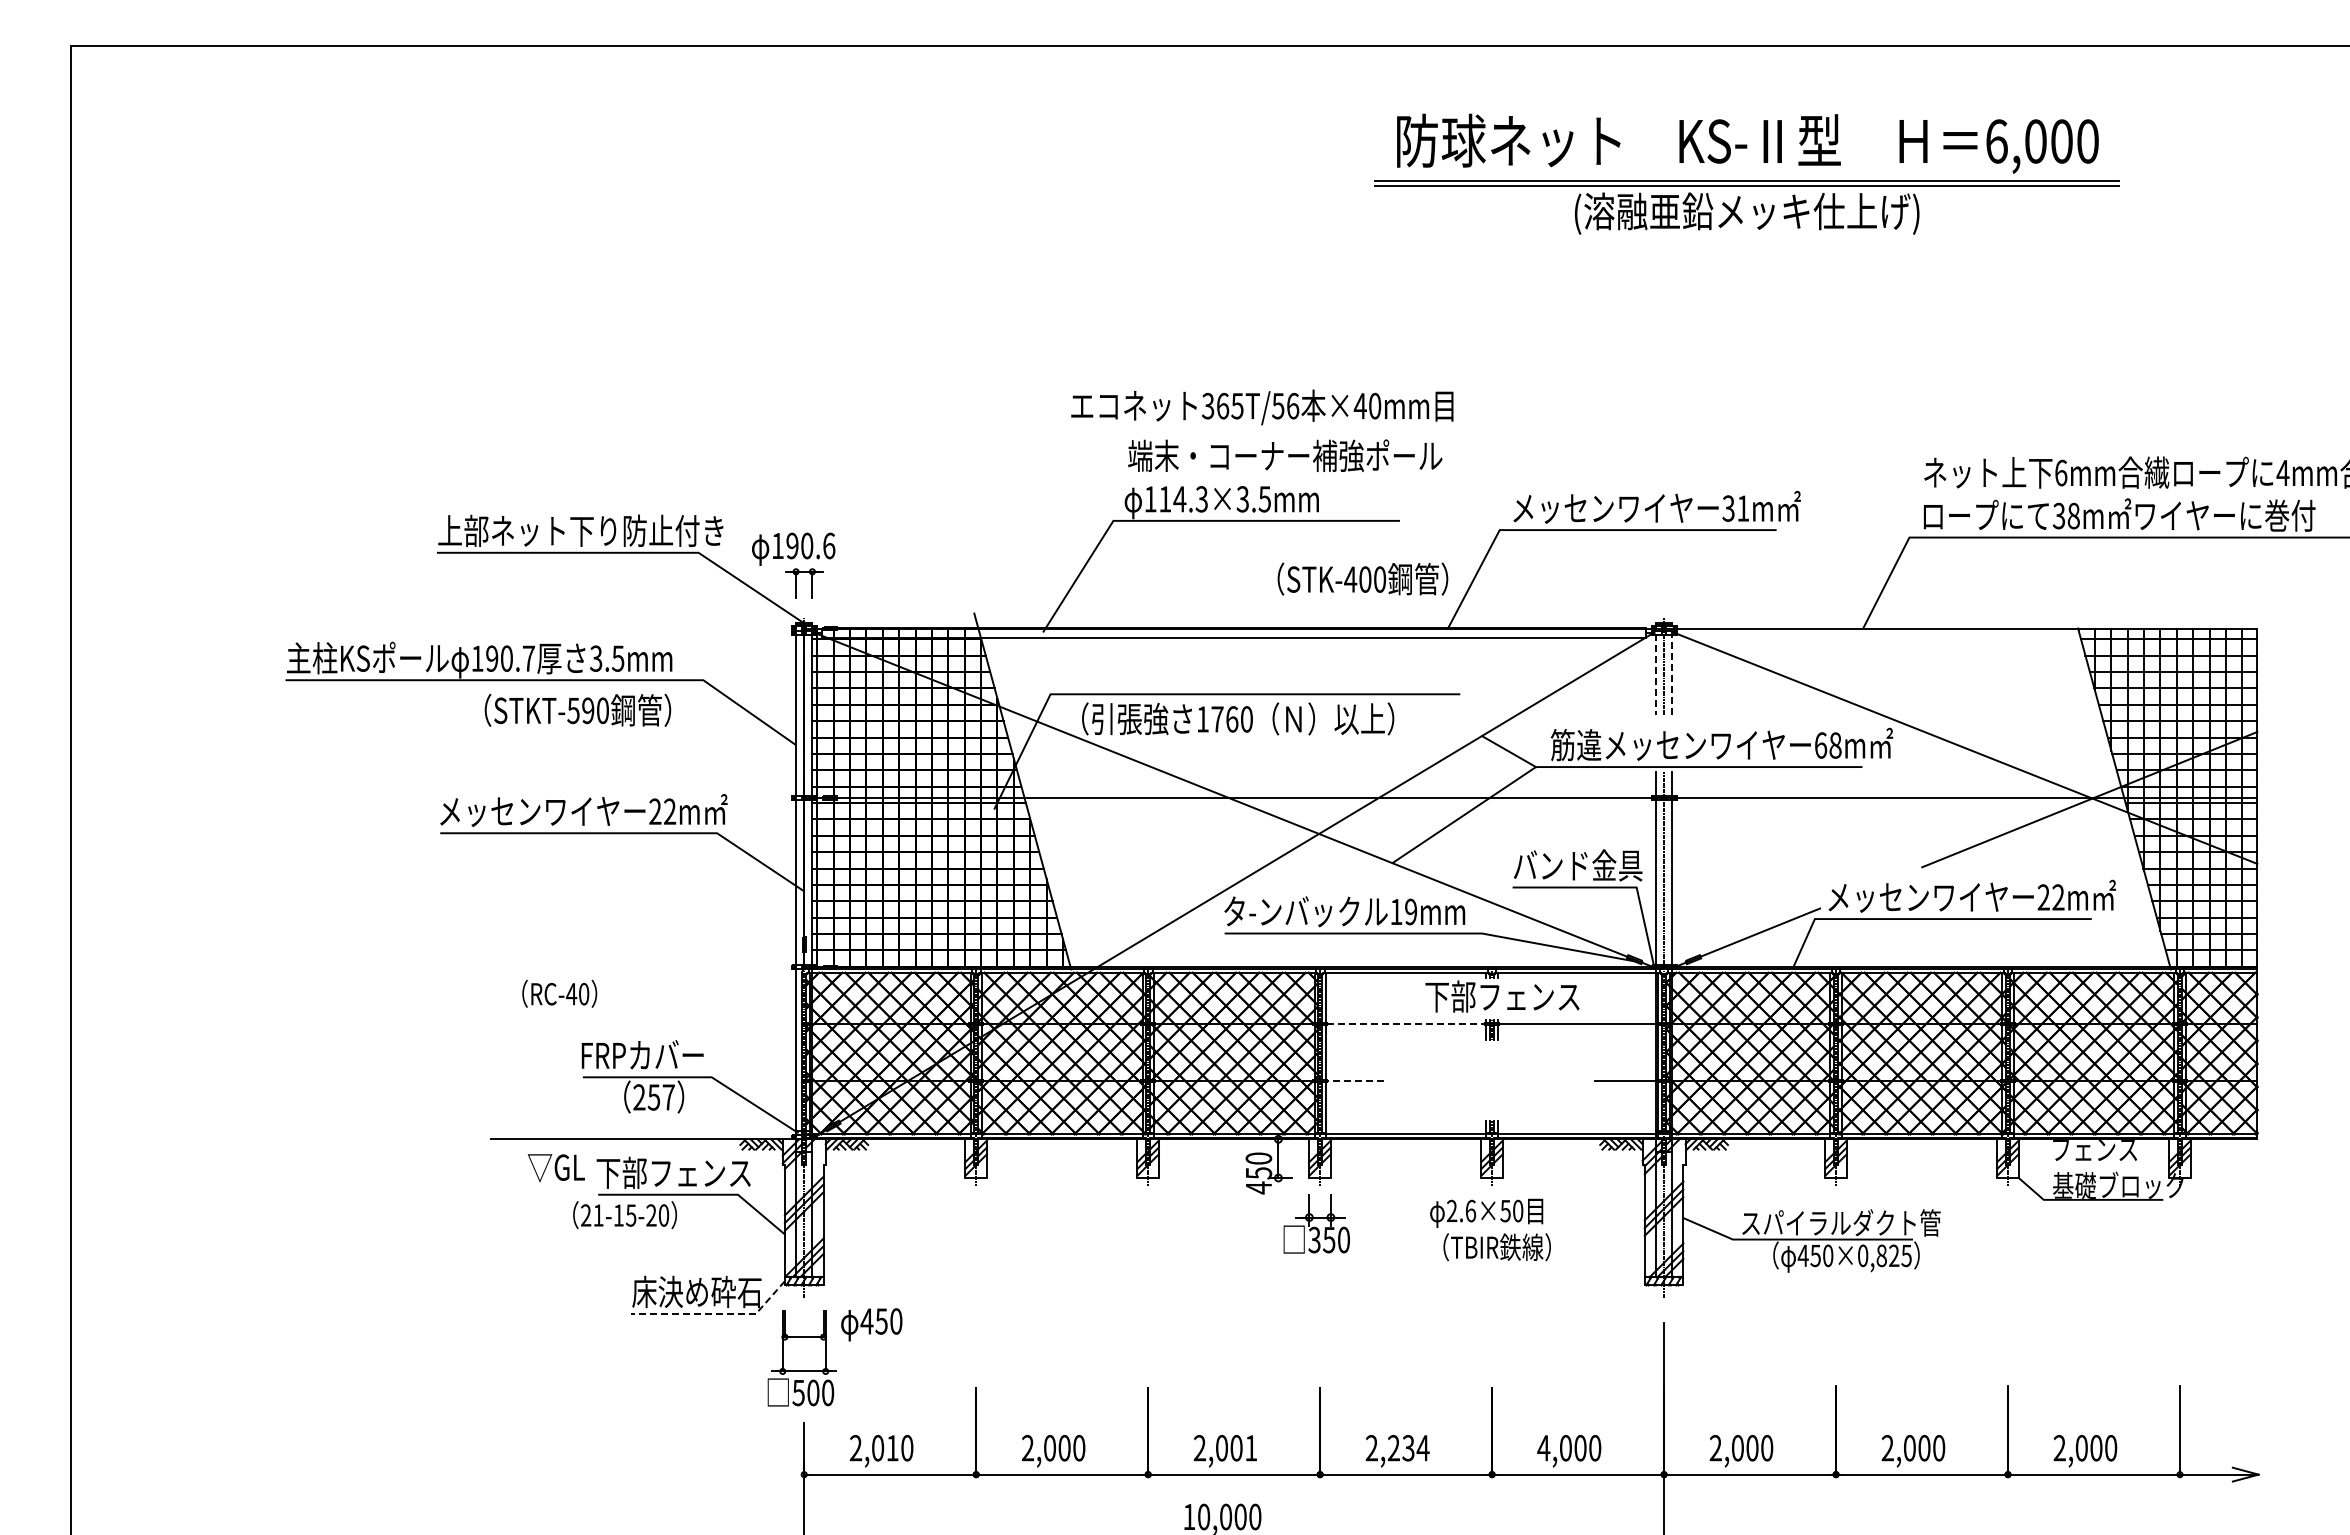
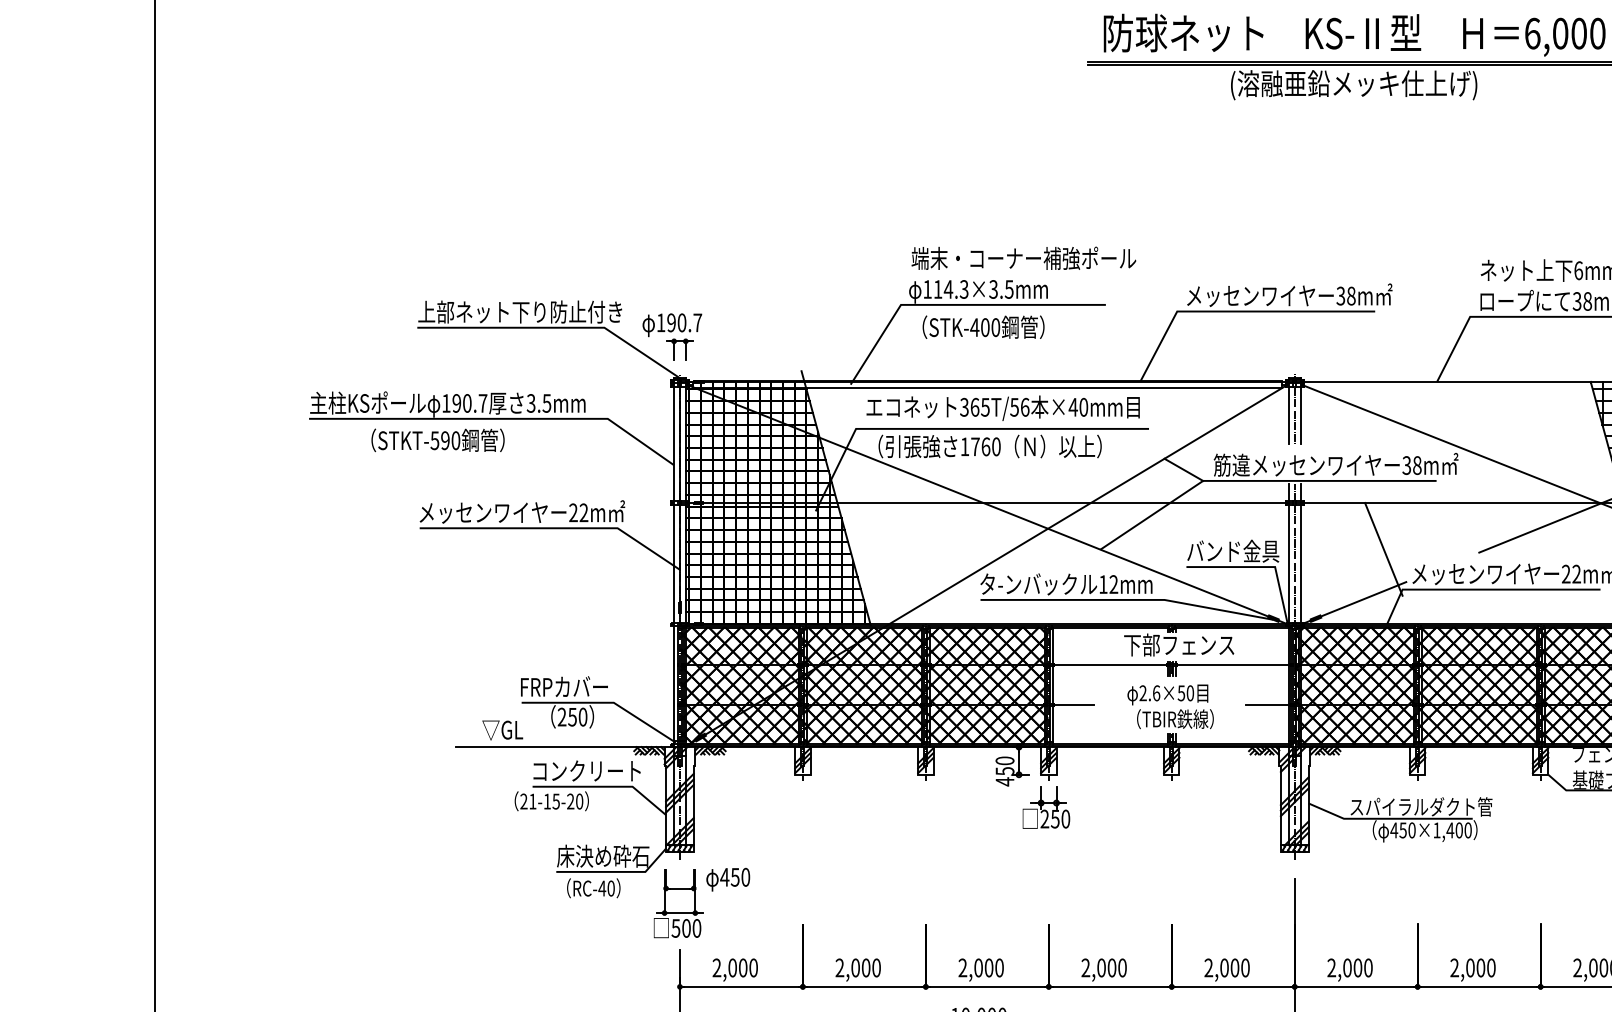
text: (1262, 407) -> (1003, 408), moved
text: (1743, 508) -> (1351, 296), 31m -> 38m
text: (829, 545) -> (698, 322), 190.6 -> 190.7
text: (1362, 578) -> (983, 326), moved
line: (1655, 669) -> (1288, 411), dashed -> solid
line: (1672, 669) -> (1300, 411), dashed -> solid
text: (577, 709) -> (437, 439), moved
text: (1820, 745) -> (1406, 465), 68m -> 38m
line: (1788, 862) -> (1383, 549), added
text: (1411, 912) -> (1114, 584), 19mm -> 12mm
text: (559, 993) -> (593, 888), moved
line: (1406, 1024) -> (1110, 665), dashed -> solid
line: (1354, 1080) -> (1073, 705), dashed -> solid
text: (668, 1097) -> (582, 717), 257 -> 250
text: (555, 1168) -> (502, 730), moved
text: (673, 1172) -> (586, 770), 下部フェンス -> コンクリート
text: (1490, 1229) -> (1170, 706), moved
text: (1314, 1240) -> (1044, 819), 350 -> 250
text: (1884, 1255) -> (1452, 830), 450×0,825 -> 450×1,400
line: (716, 1313) -> (617, 871), dashed -> solid
text: (892, 1448) -> (743, 968), 2,010 -> 2,000
text: (1251, 1448) -> (999, 968), 2,001 -> 2,000
text: (1408, 1448) -> (1111, 968), 2,234 -> 2,000
text: (1543, 1448) -> (1208, 968), 4,000 -> 2,000

